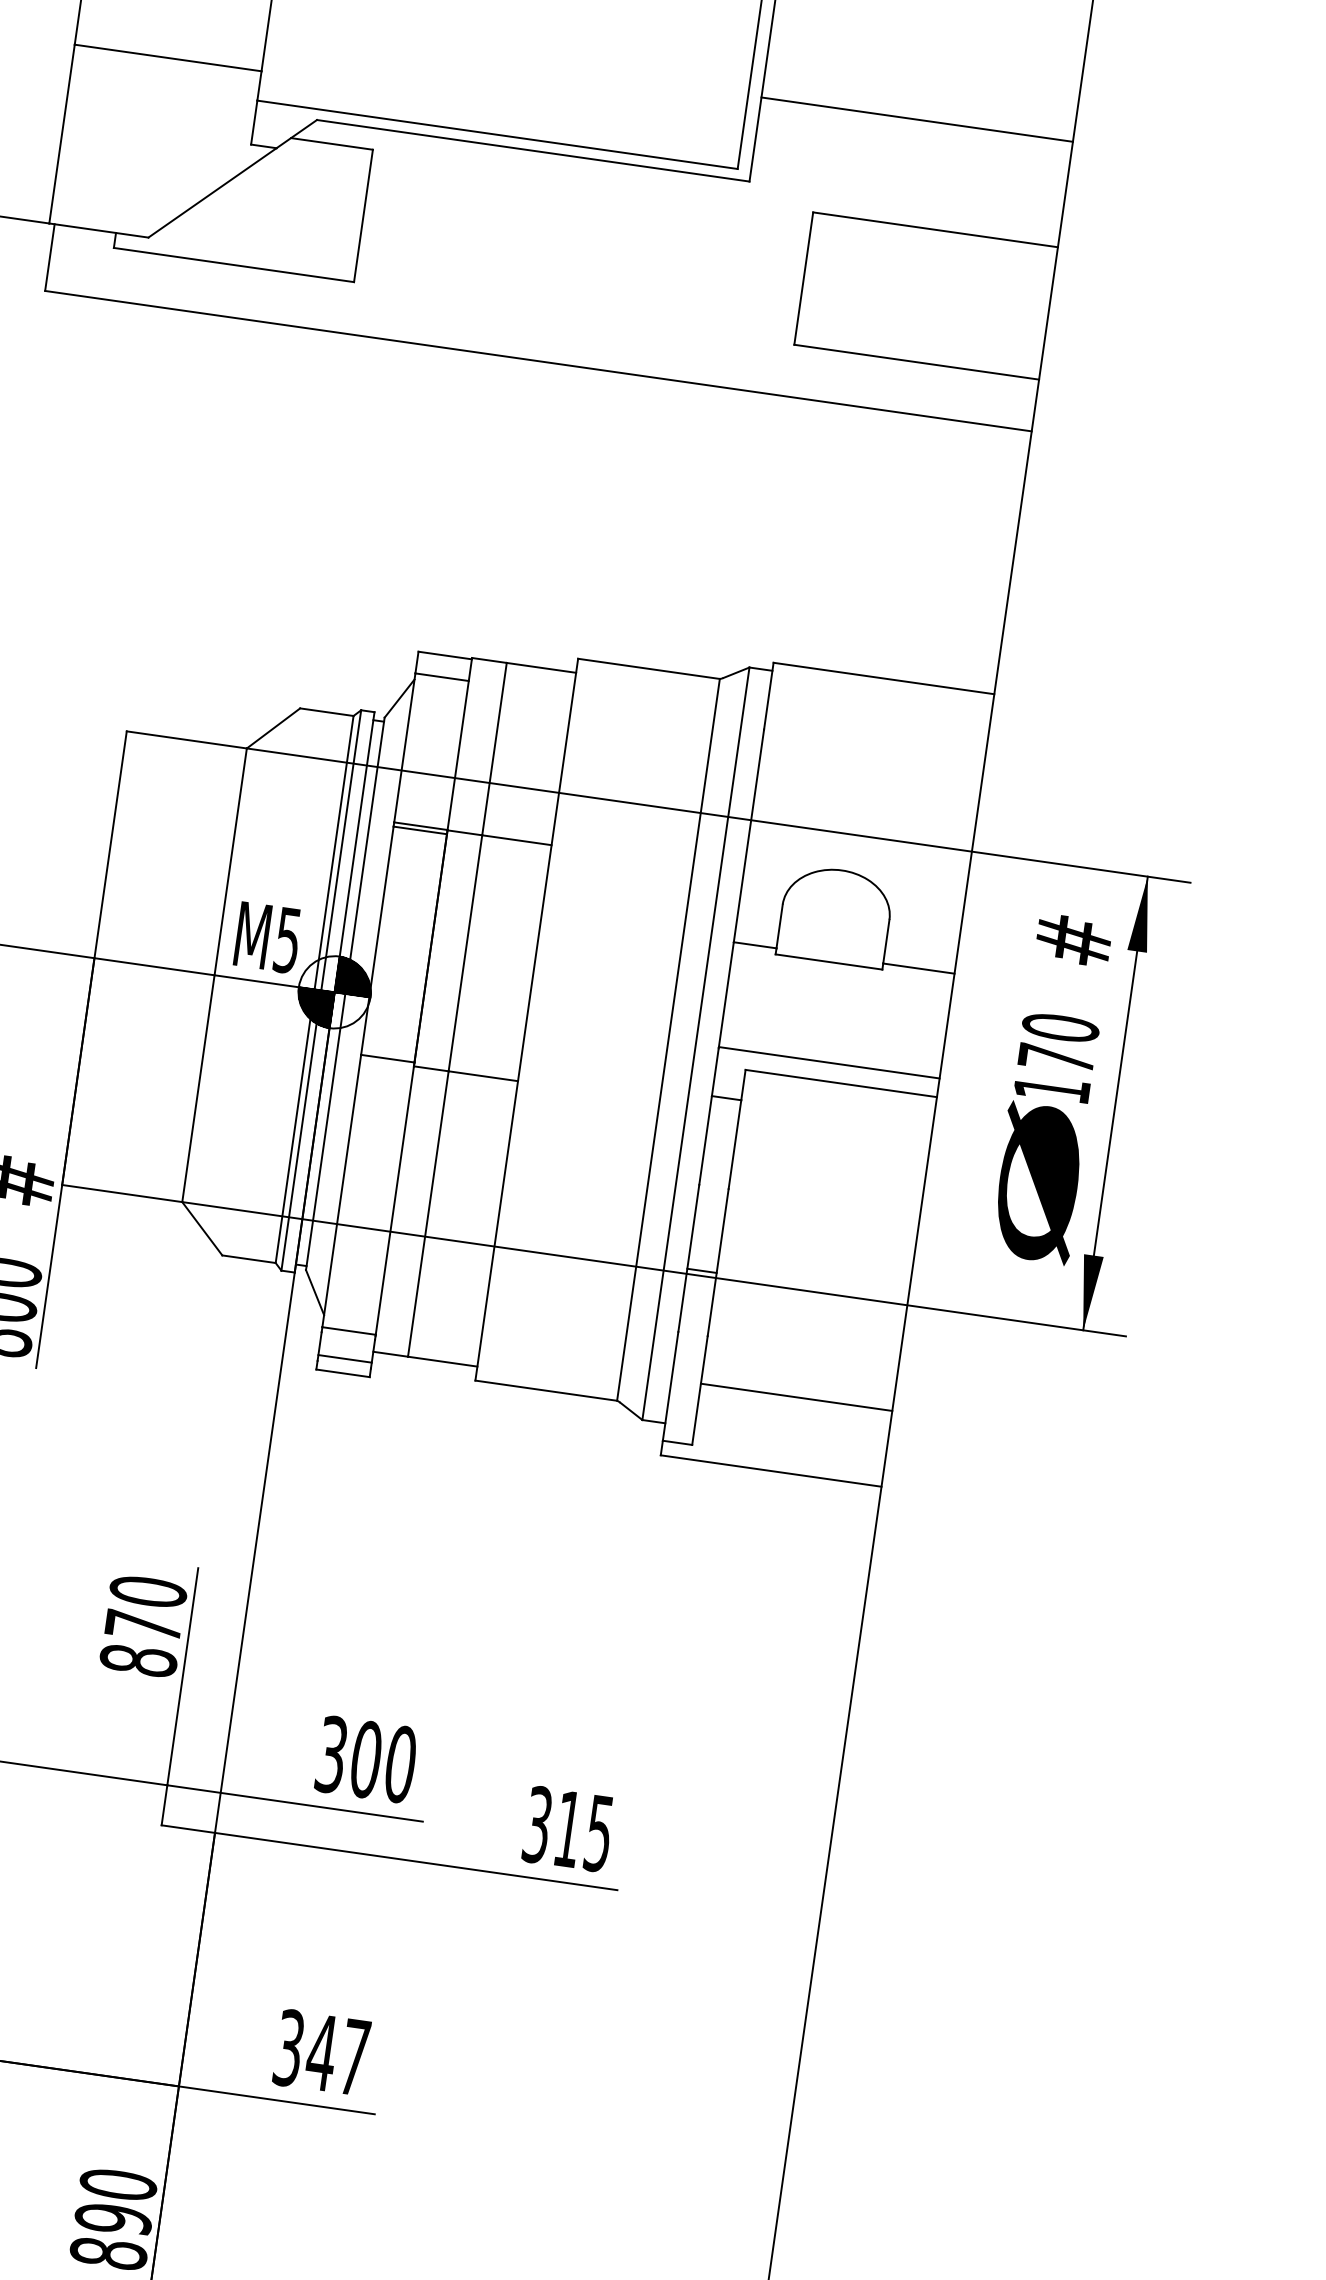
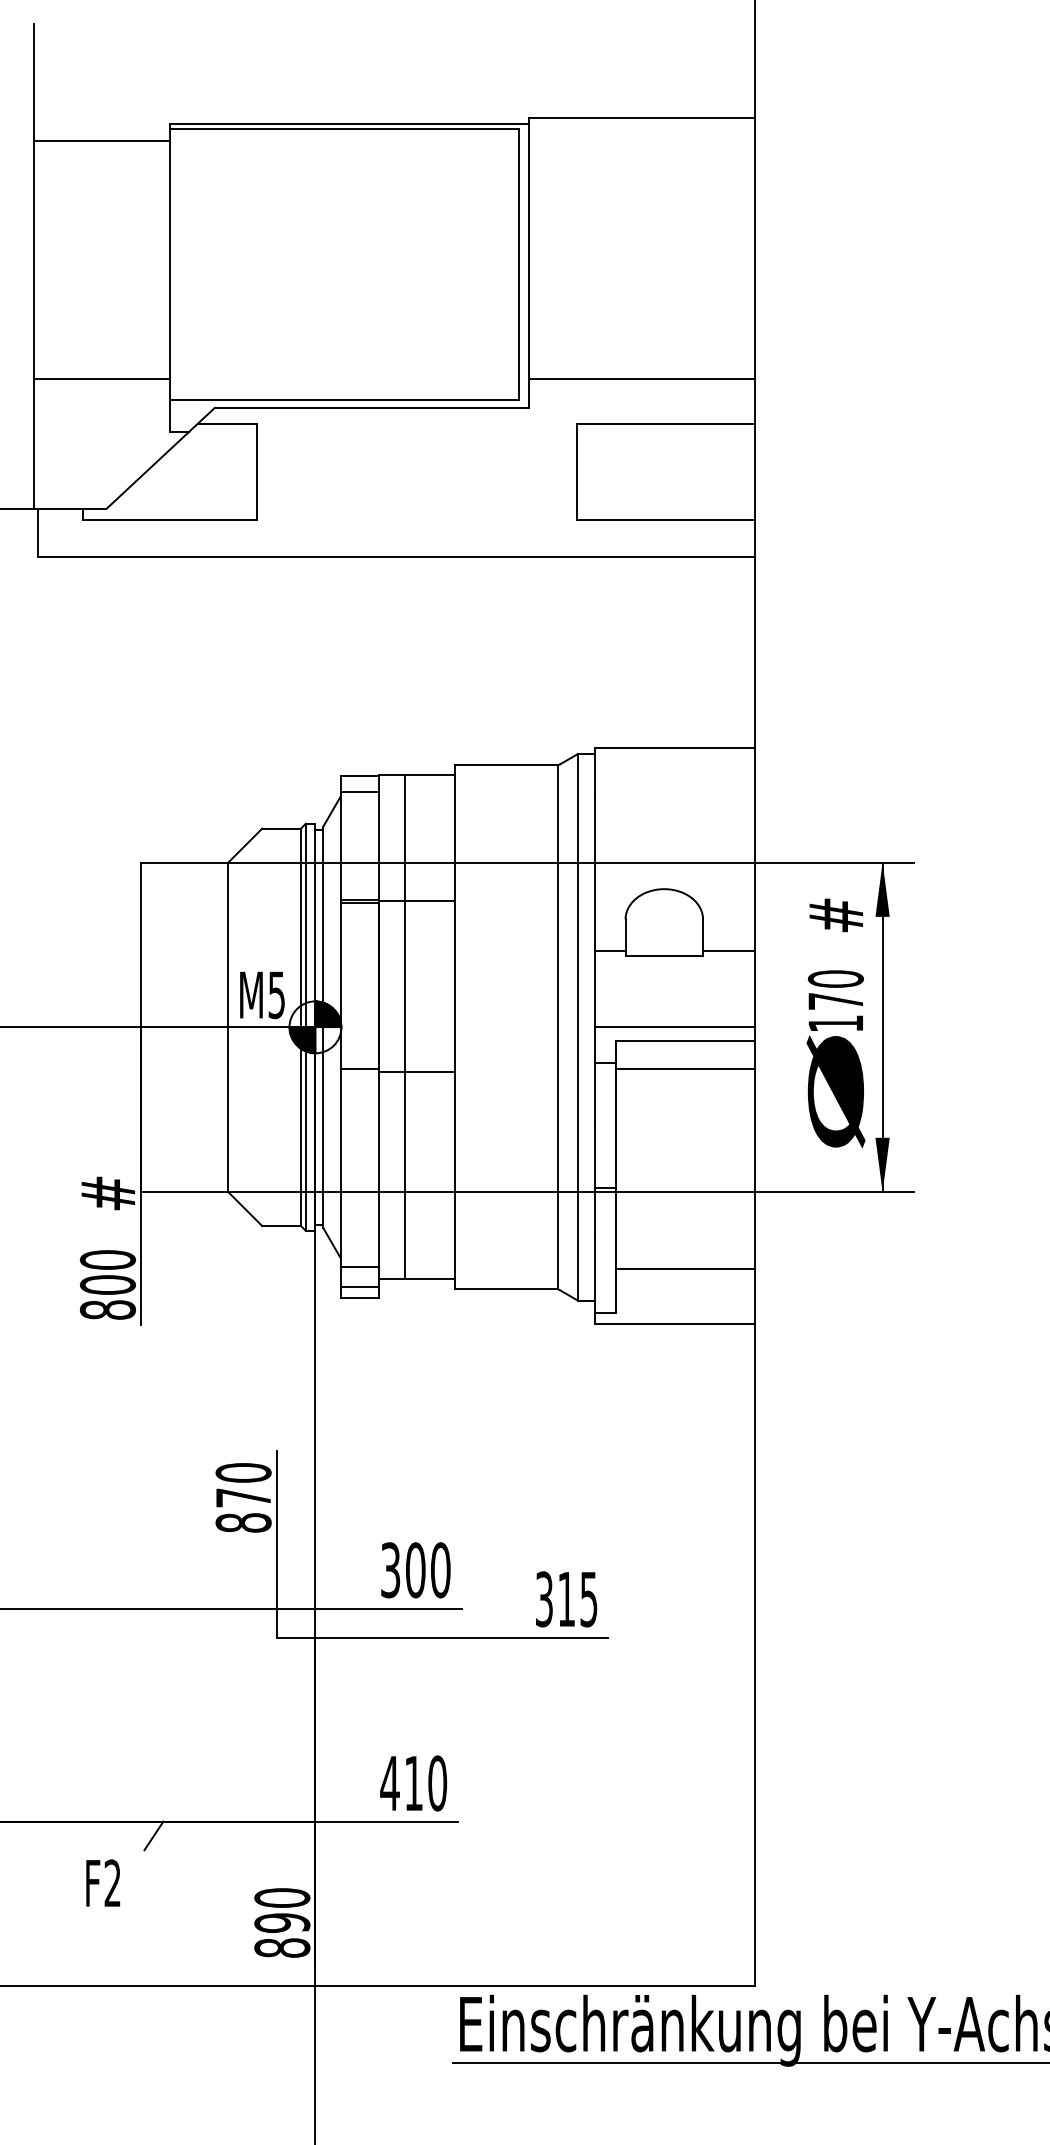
line: (916, 120) -> (641, 379), moved
line: (834, 1122) -> (684, 1069), added
text: (321, 2052) -> (413, 1783), 347 -> 410

